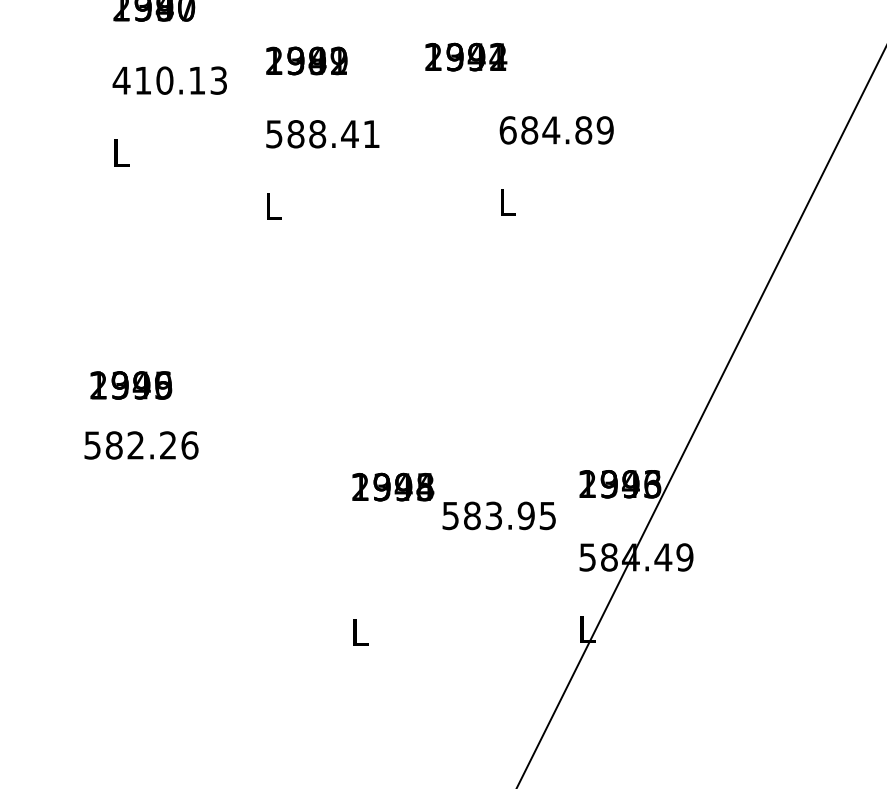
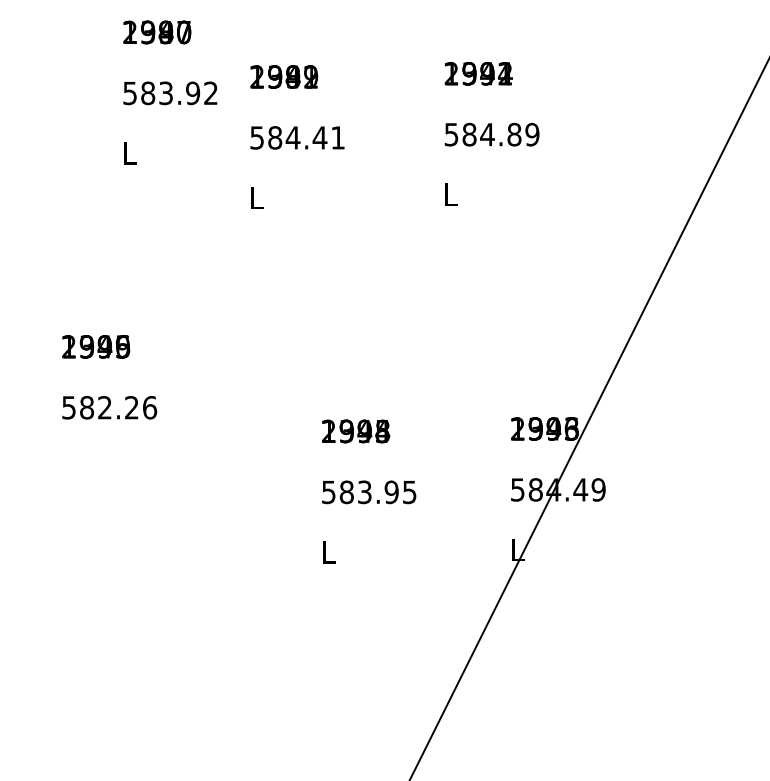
text: (465, 56) -> (478, 73), moved
text: (168, 80) -> (169, 93), 410.13 -> 583.92
text: (507, 130) -> (451, 134), 684.89 -> 584.89
text: (316, 133) -> (292, 137), 588.41 -> 584.41
text: (131, 385) -> (96, 346), moved
text: (141, 445) -> (109, 407), moved
text: (499, 516) -> (369, 492), moved

